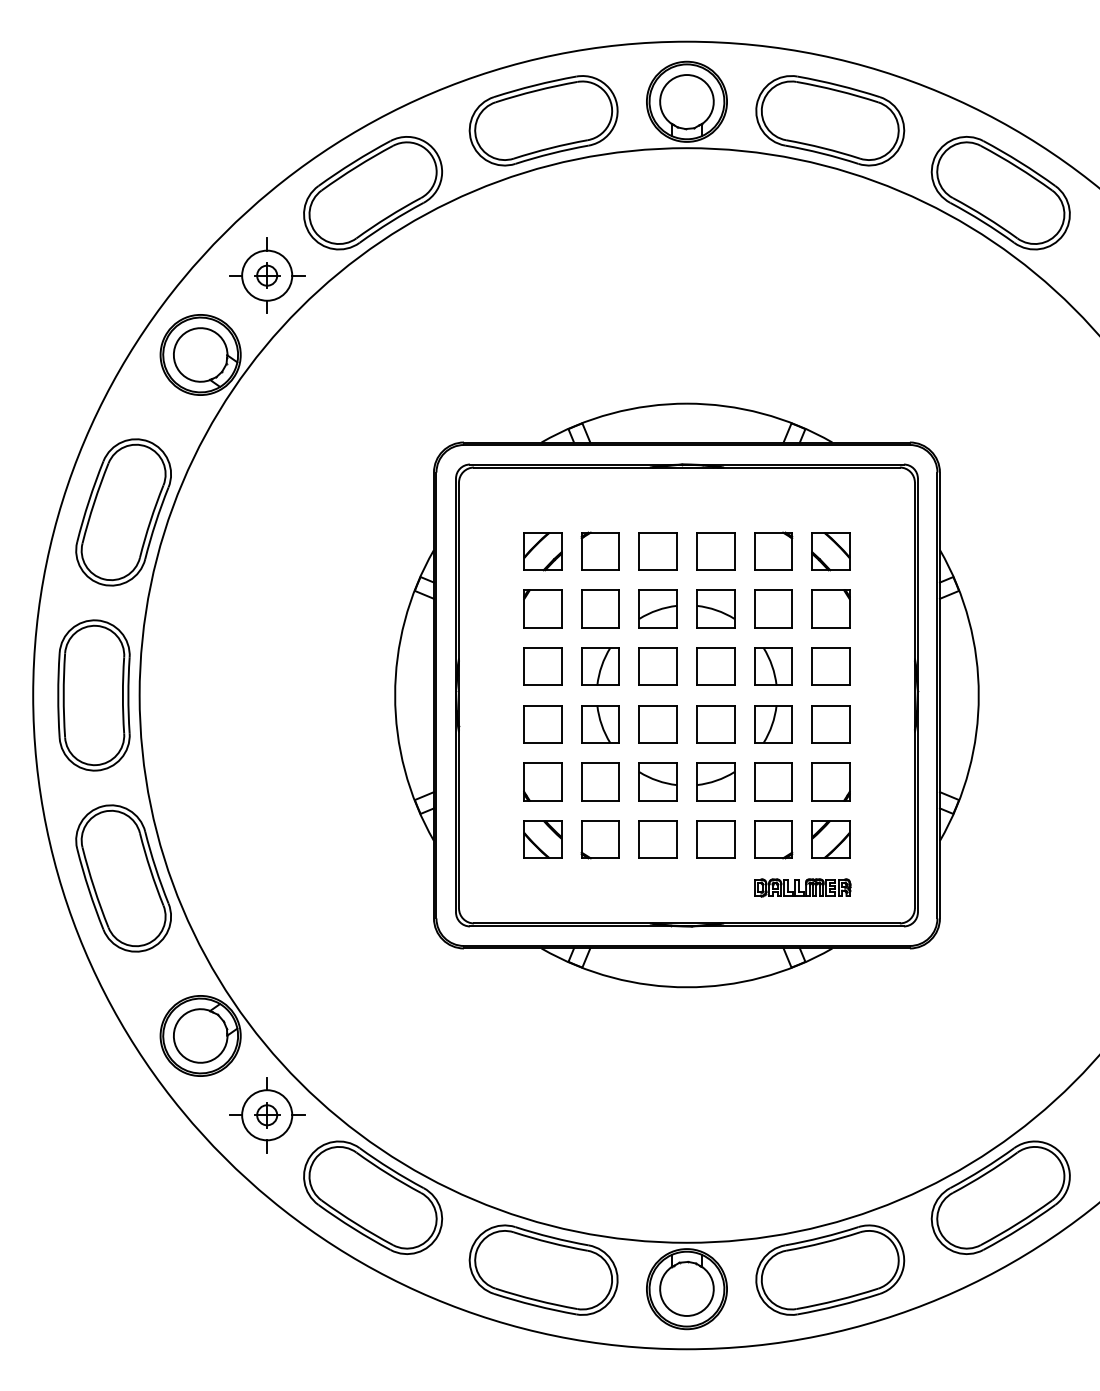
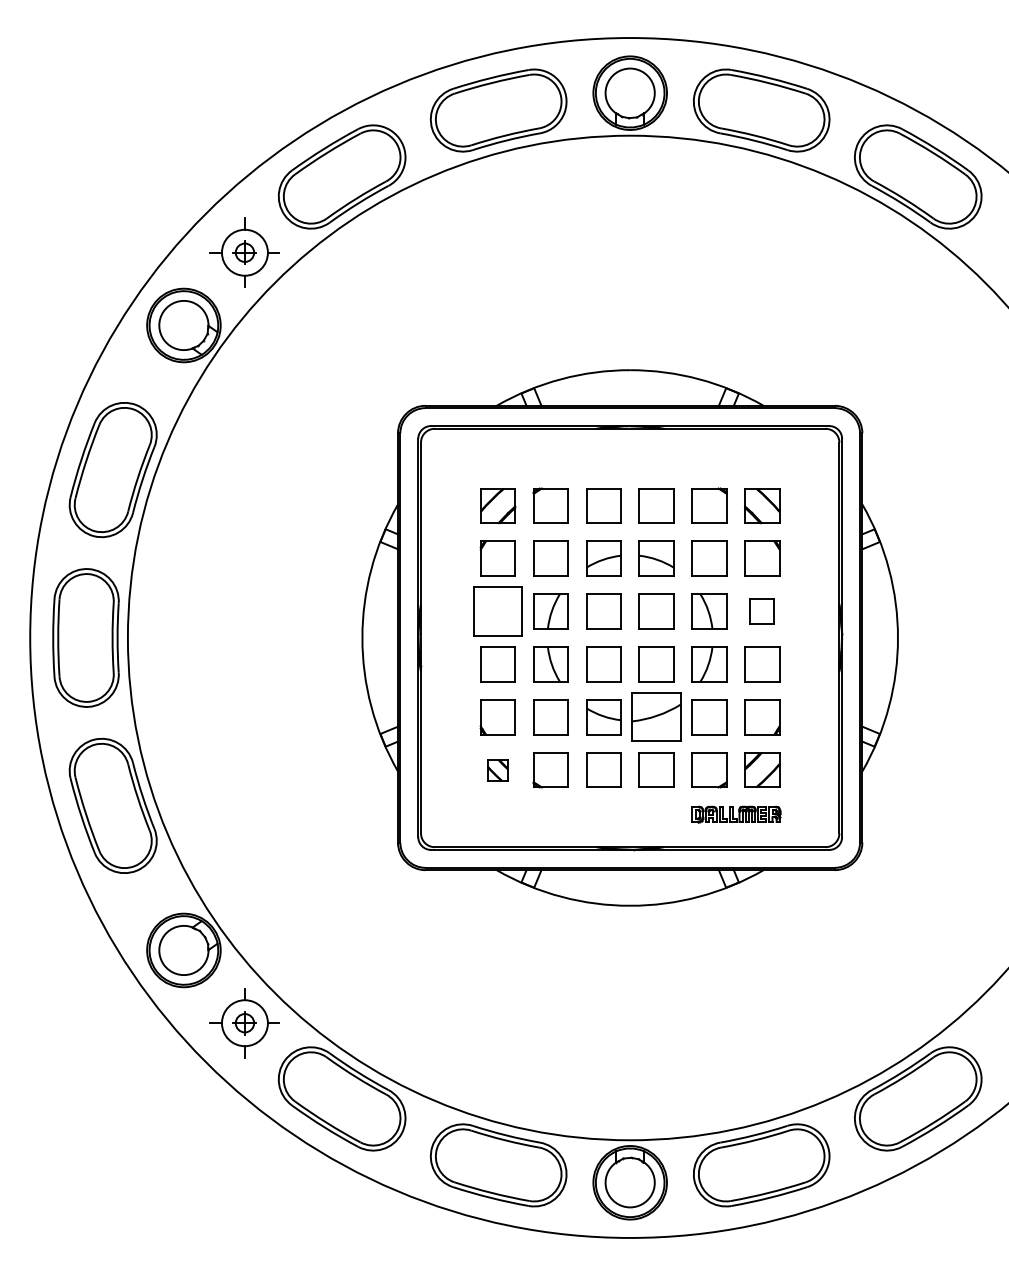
part: (542, 666) -> (497, 611), size x1.4
part: (830, 666) -> (761, 611), size x0.7
part: (715, 781) -> (656, 716), size x1.4
part: (542, 839) -> (497, 770), size x0.6

